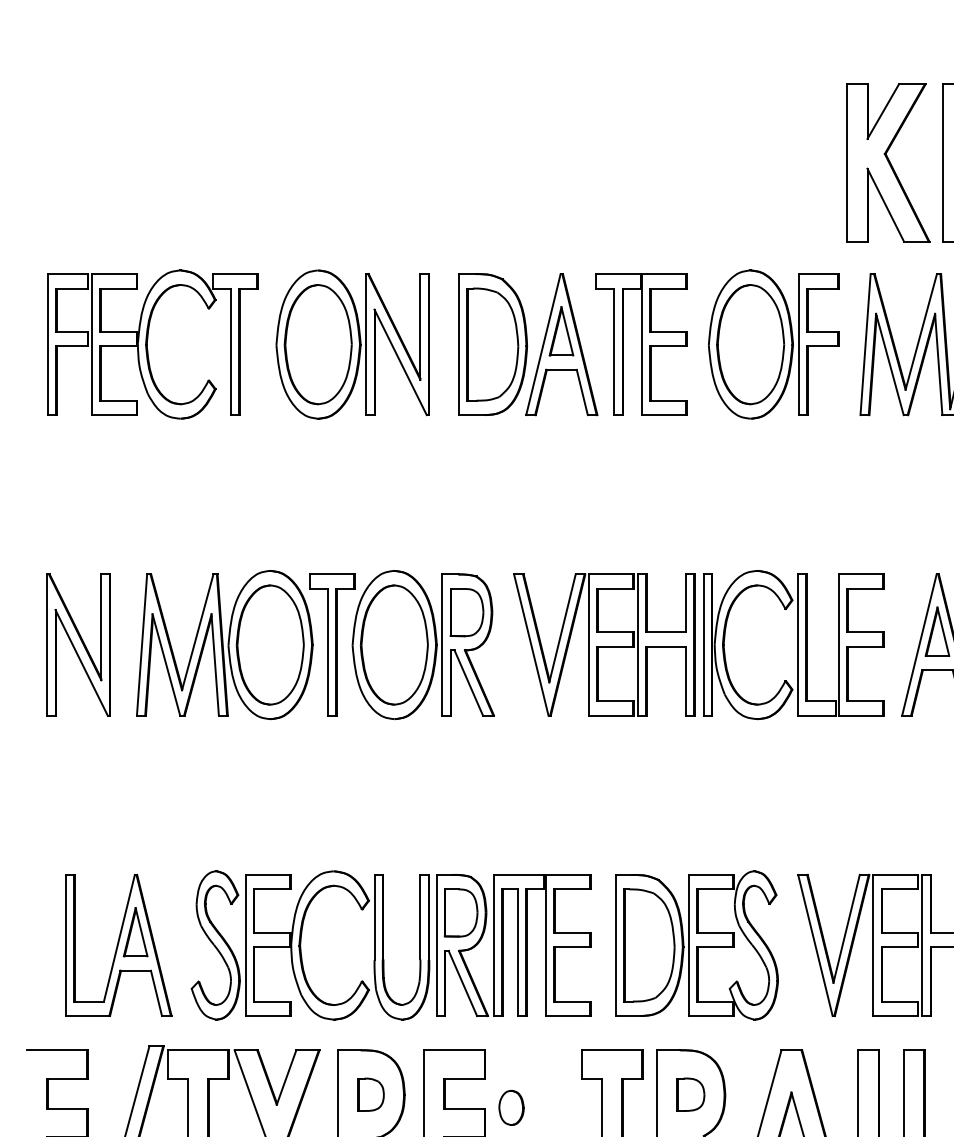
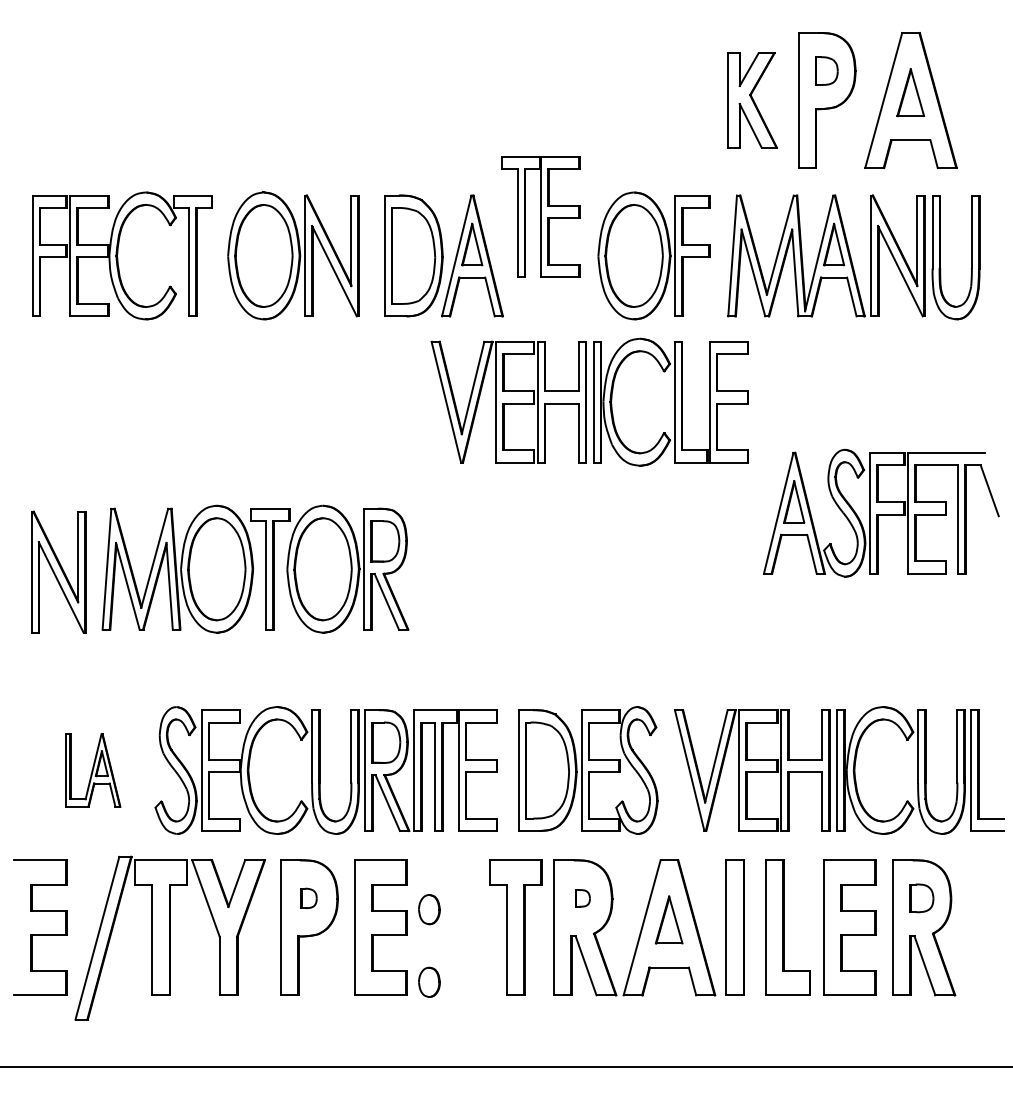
part: (888, 163) -> (752, 100), size x0.7
part: (641, 344) -> (540, 216), moved
part: (78, 644) -> (58, 571), moved
part: (315, 644) -> (255, 568), moved
part: (698, 644) -> (589, 401), moved
part: (119, 945) -> (93, 770), size x0.6
part: (370, 1094) -> (308, 898), size x0.7
part: (690, 1094) -> (582, 898), size x0.6

